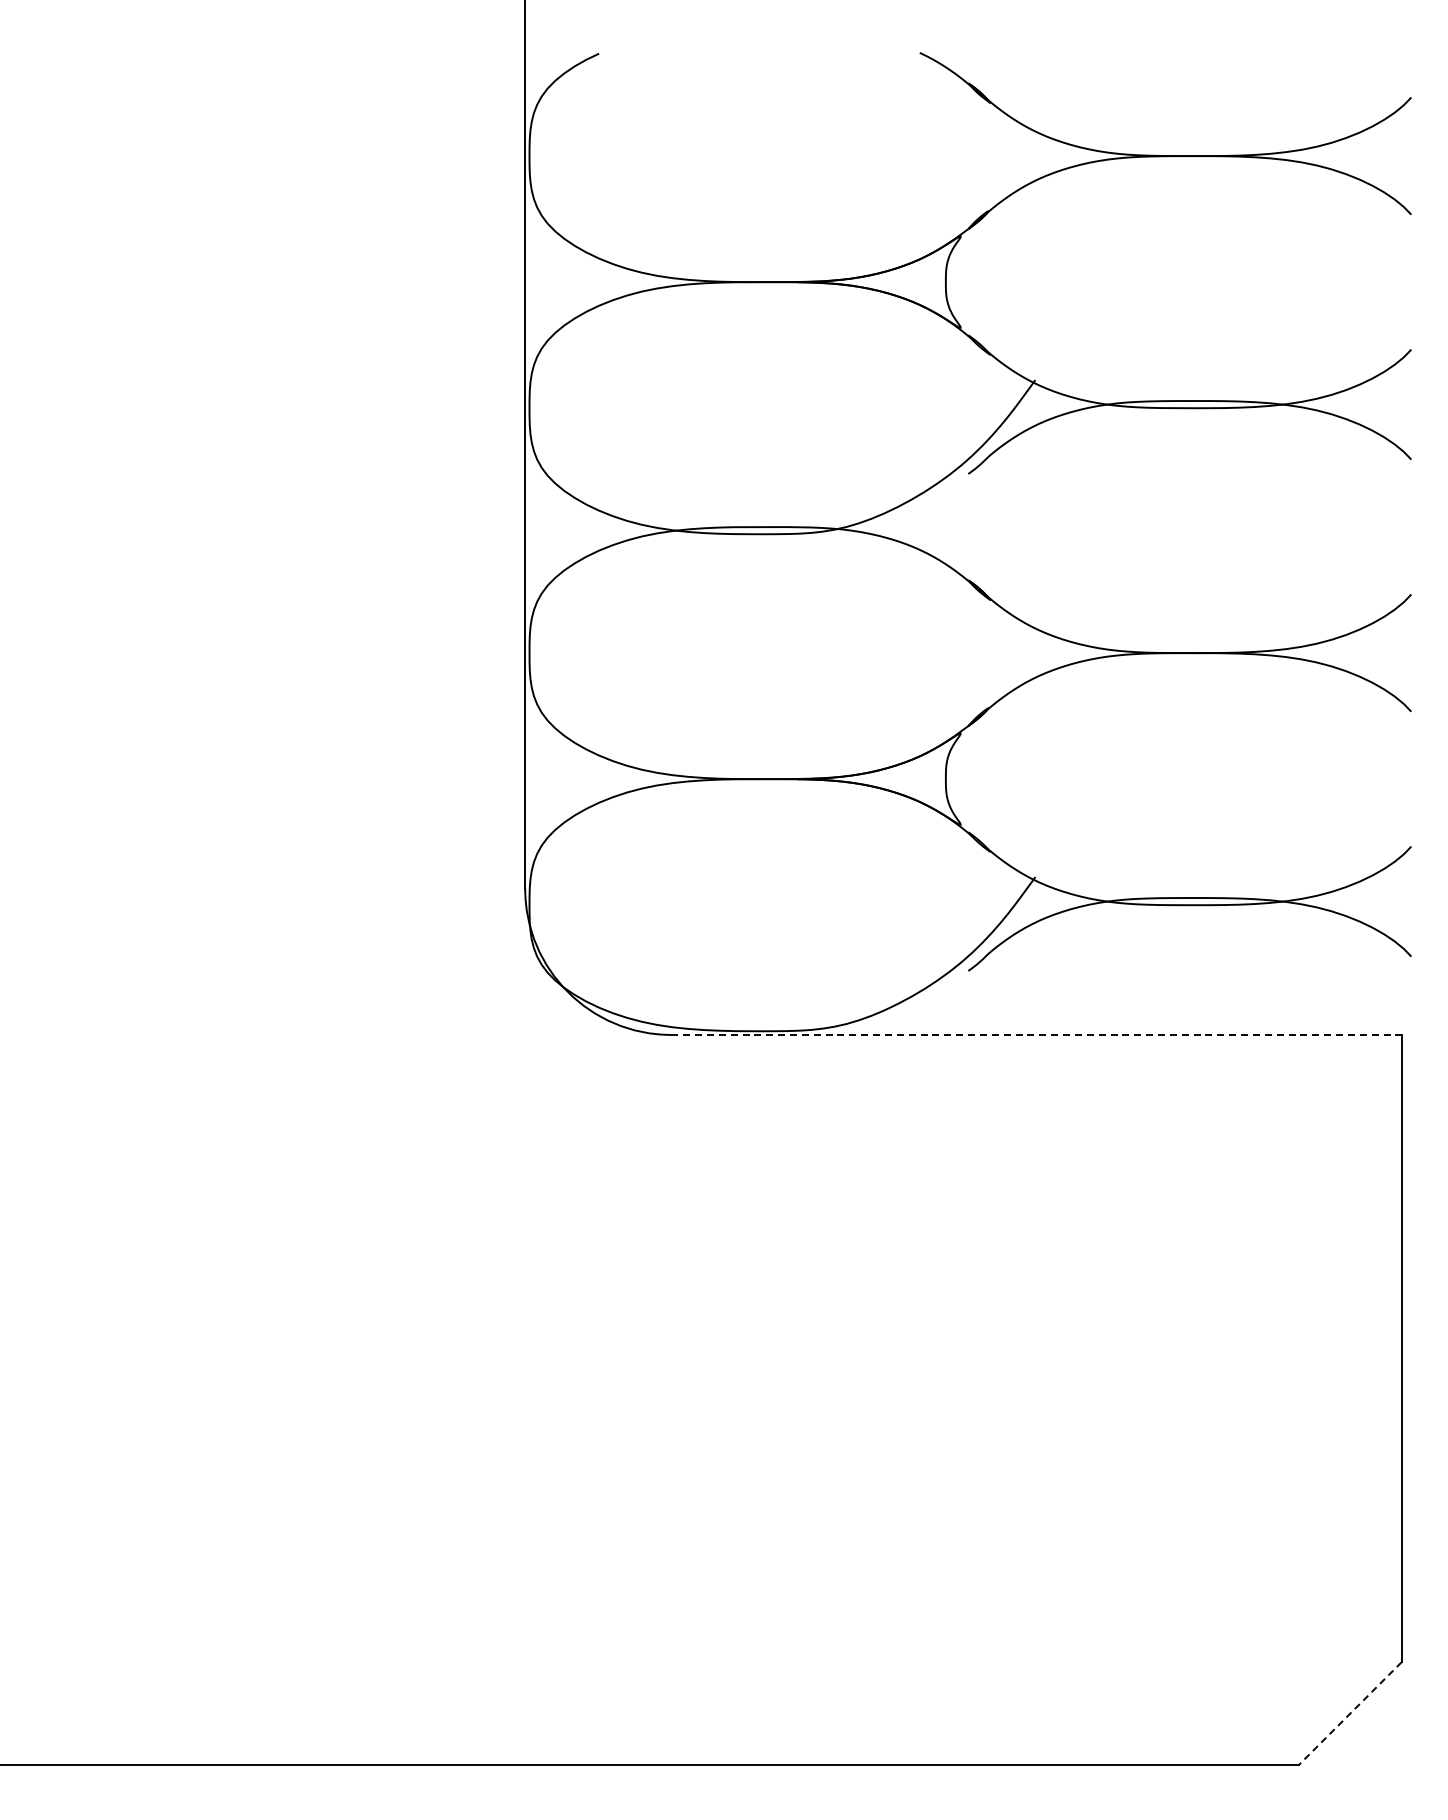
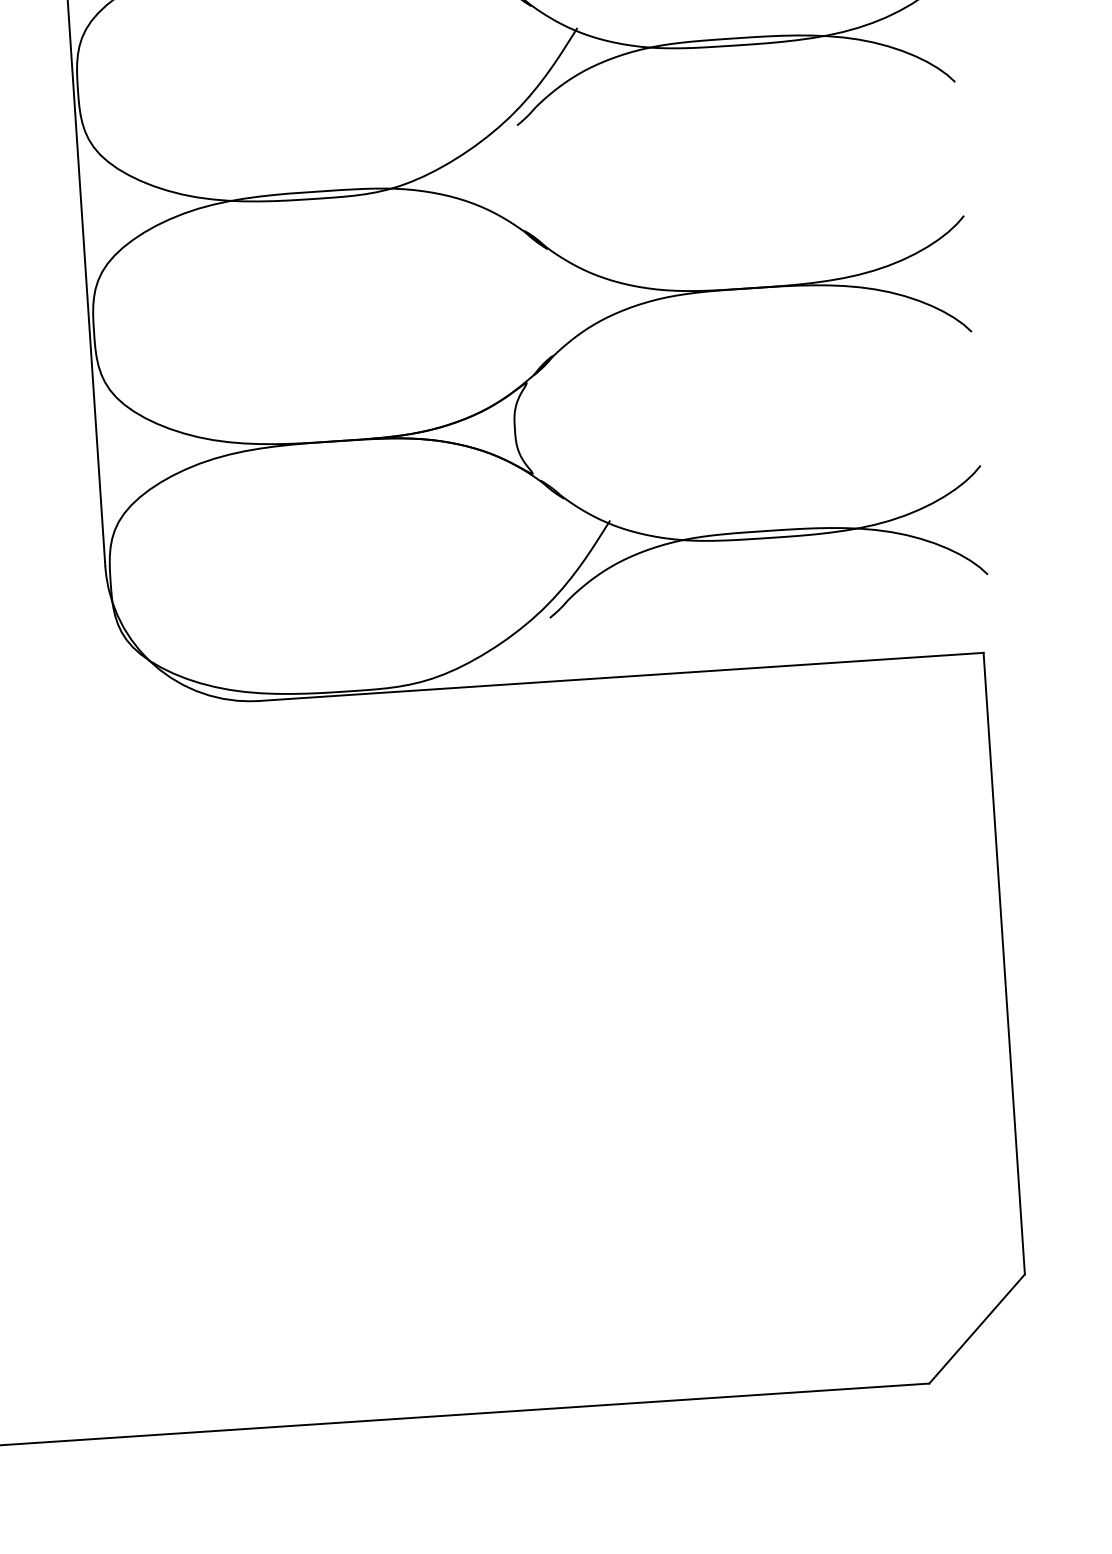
line: (1037, 1034) -> (622, 676), dashed -> solid
line: (1349, 1714) -> (976, 1329), dashed -> solid

